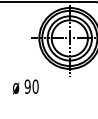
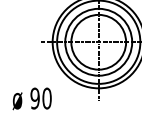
text: (25, 86) -> (31, 98), moved

